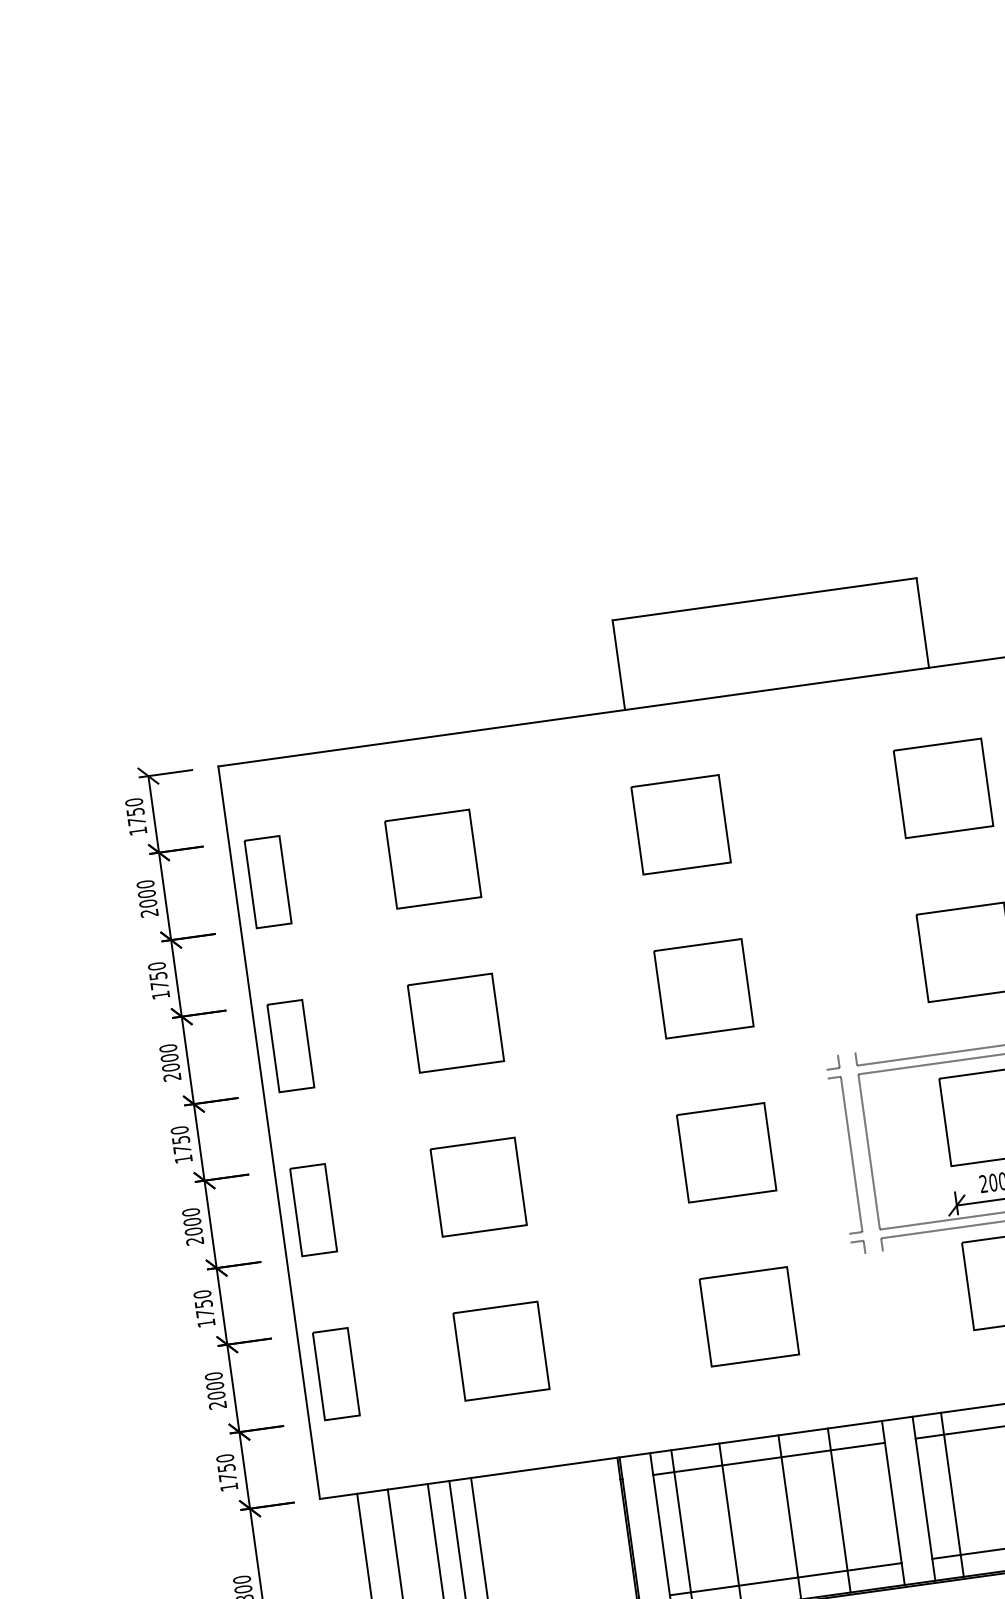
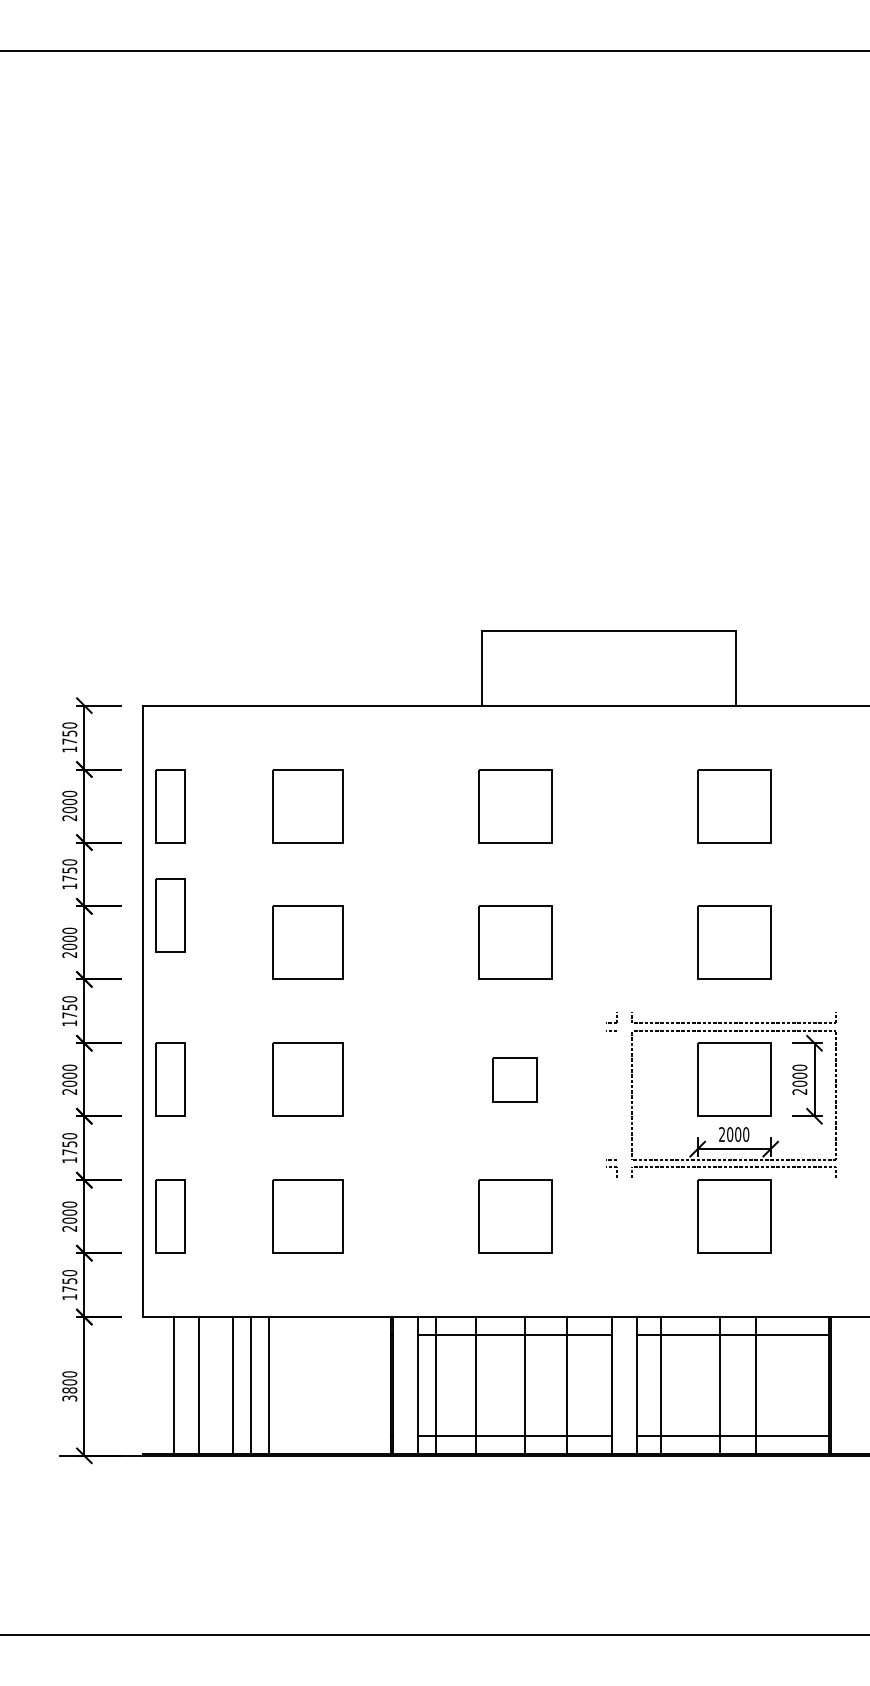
part: (290, 1045) -> (170, 915), moved
part: (727, 1152) -> (515, 1079), size x0.6
line: (851, 1154) -> (617, 1095), removed

